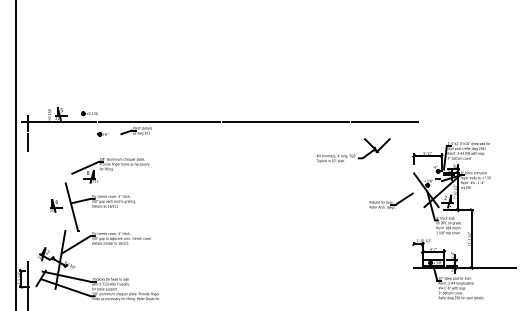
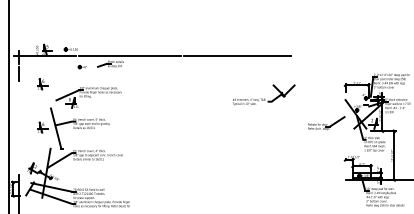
line: (384, 121) -> (320, 56), removed
part: (353, 150) -> (263, 95), moved
part: (56, 154) -> (43, 84), added

